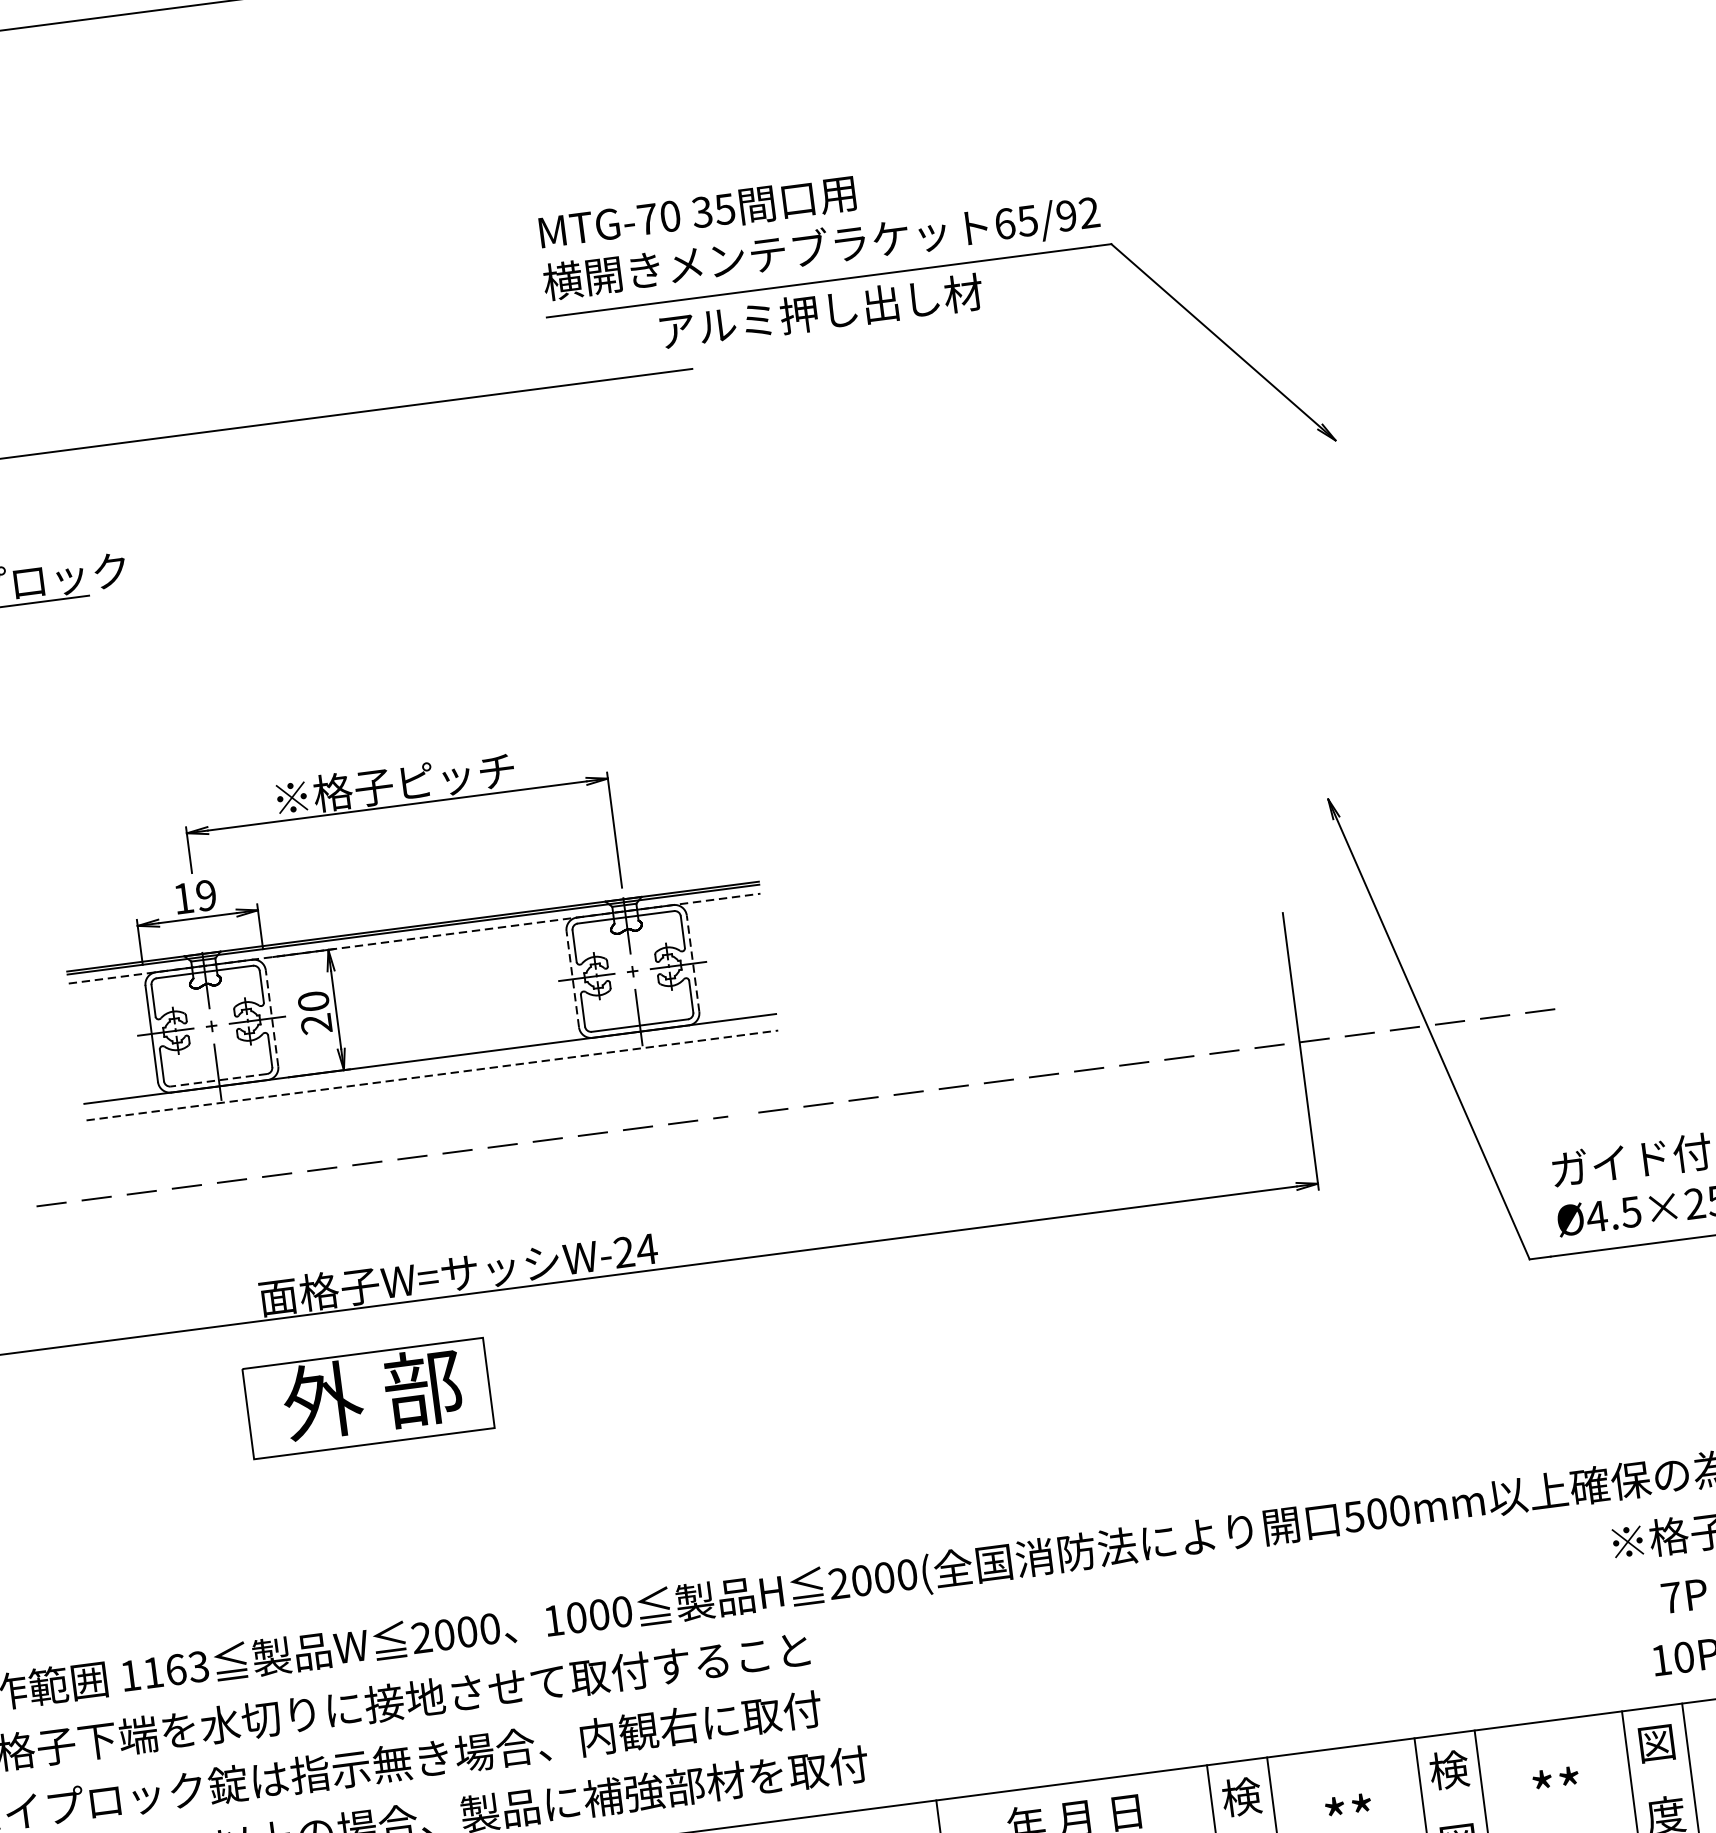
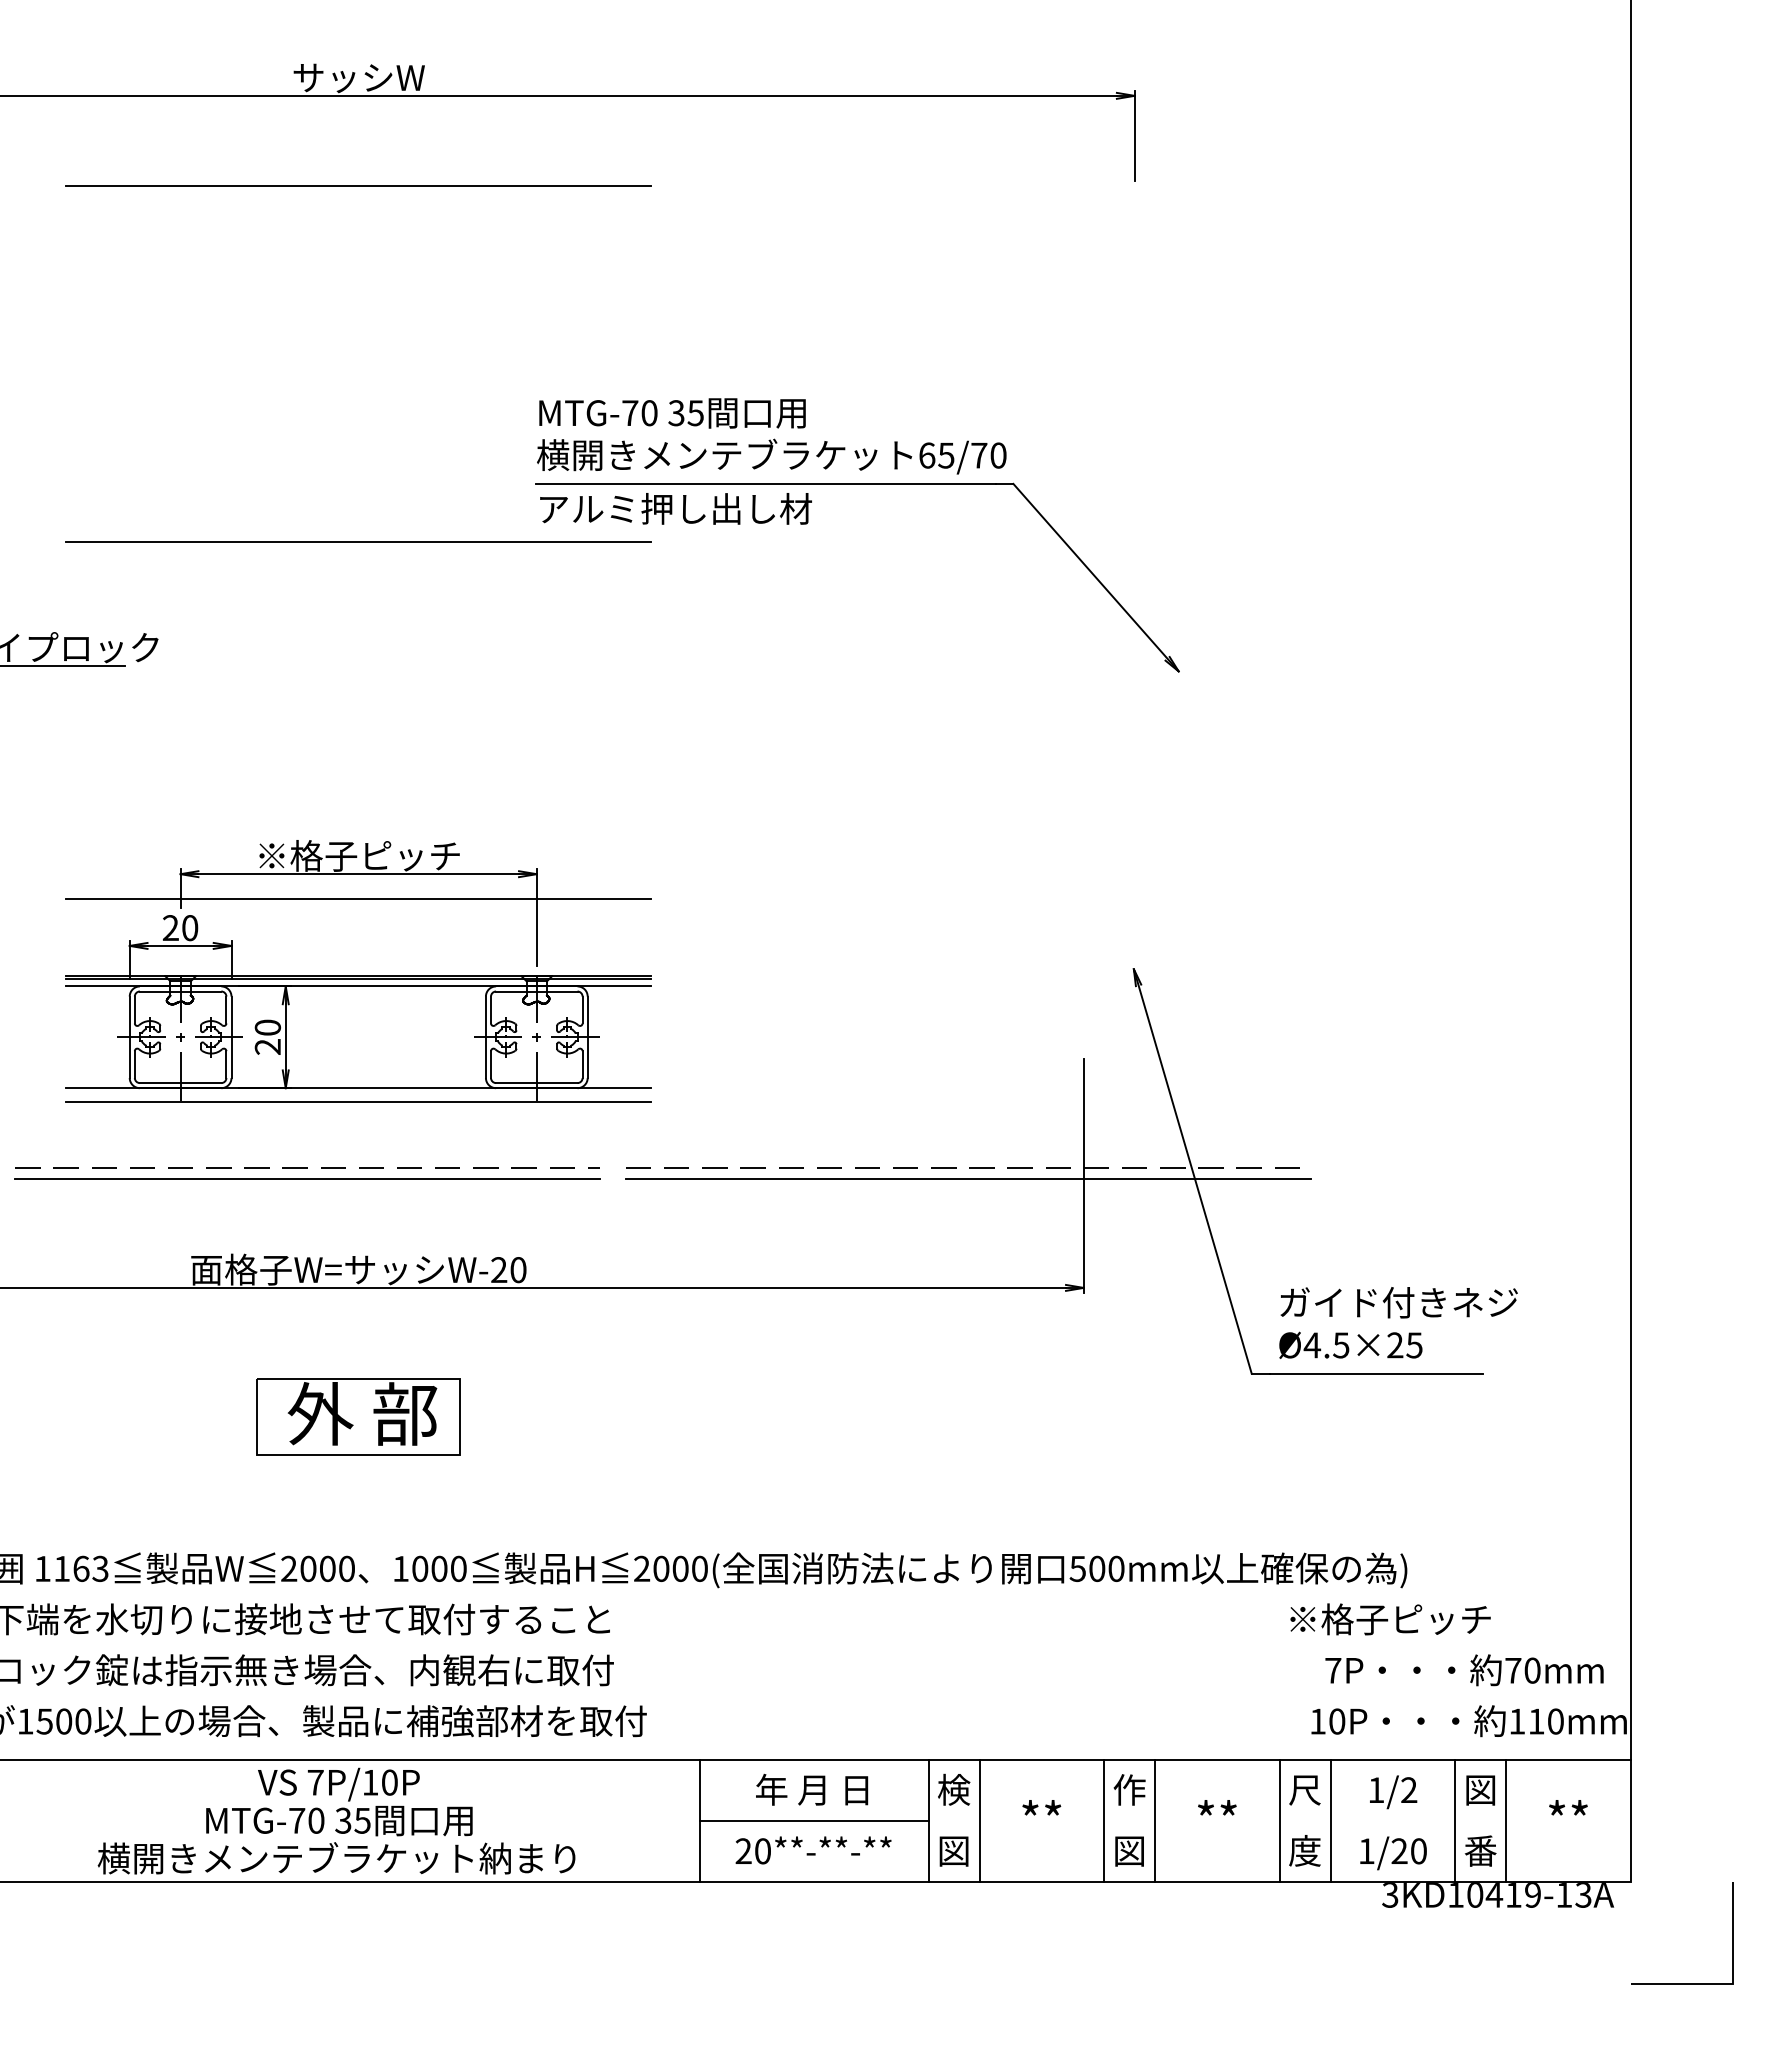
text: (1077, 214) -> (988, 455), 65/92 -> 65/70
text: (820, 311) -> (675, 508), moved
line: (400, 834) -> (358, 898), added
text: (195, 897) -> (180, 928), 19 -> 20
line: (414, 938) -> (358, 986), dashed -> solid
line: (692, 963) -> (587, 1037), dashed -> solid
line: (572, 979) -> (485, 1037), dashed -> solid
line: (272, 1018) -> (231, 1037), dashed -> solid
line: (1164, 1072) -> (968, 1178), added
line: (432, 1075) -> (358, 1102), dashed -> solid
line: (218, 1080) -> (180, 1083), dashed -> solid
line: (383, 1173) -> (307, 1178), added
text: (647, 1249) -> (518, 1270), W-24 -> W-20
part: (368, 1397) -> (358, 1416), moved
text: (1656, 1743) -> (1304, 1790), 図 -> 尺
text: (1449, 1769) -> (1129, 1789), 検 -> 作

